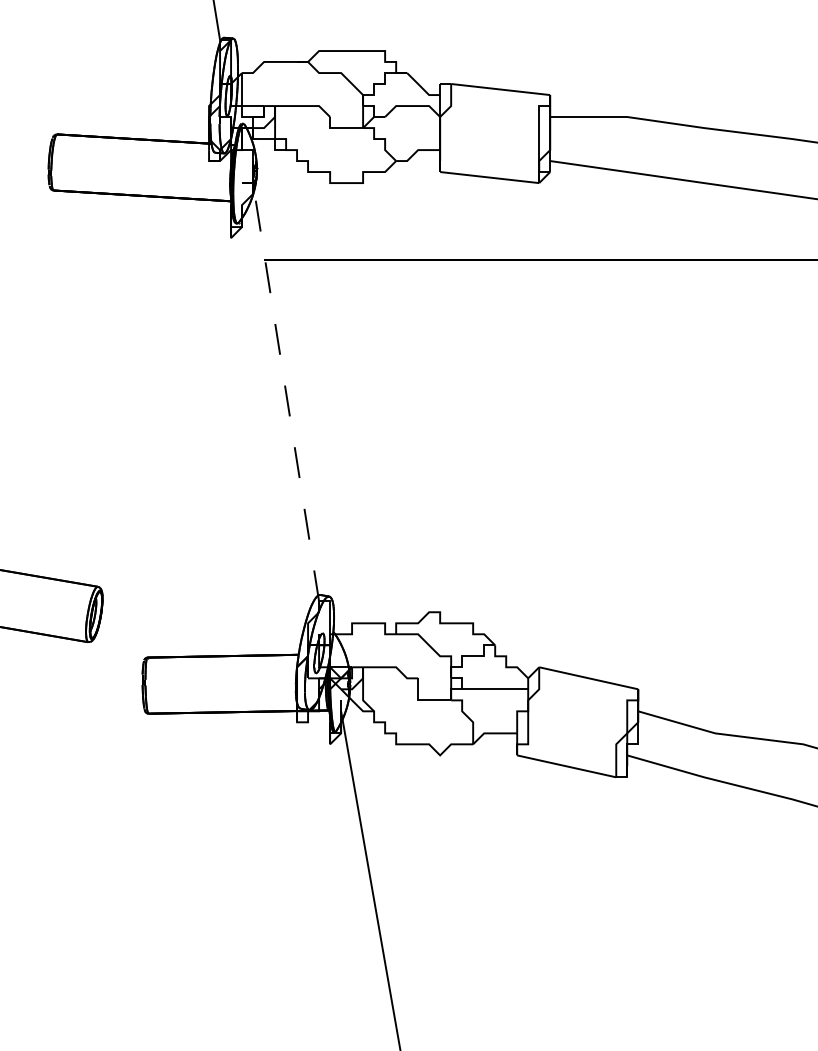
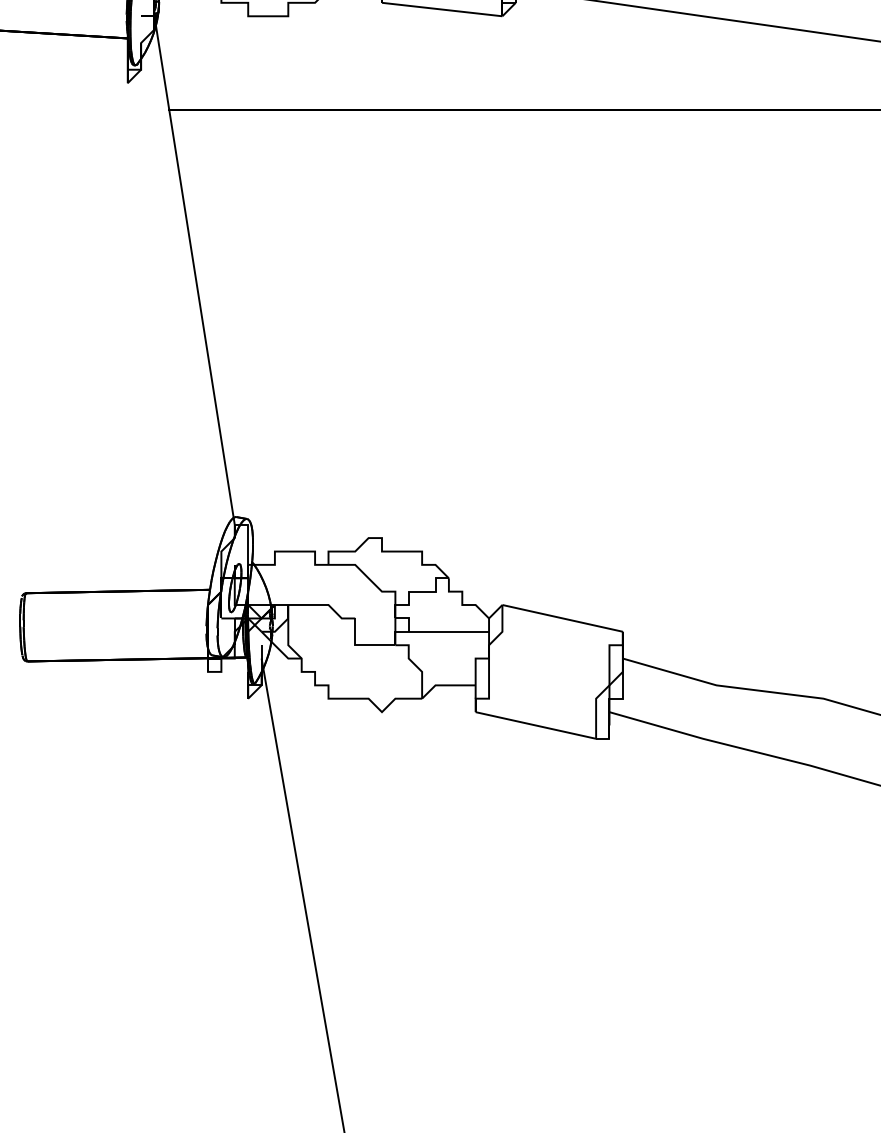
line: (286, 392) -> (195, 270), dashed -> solid

